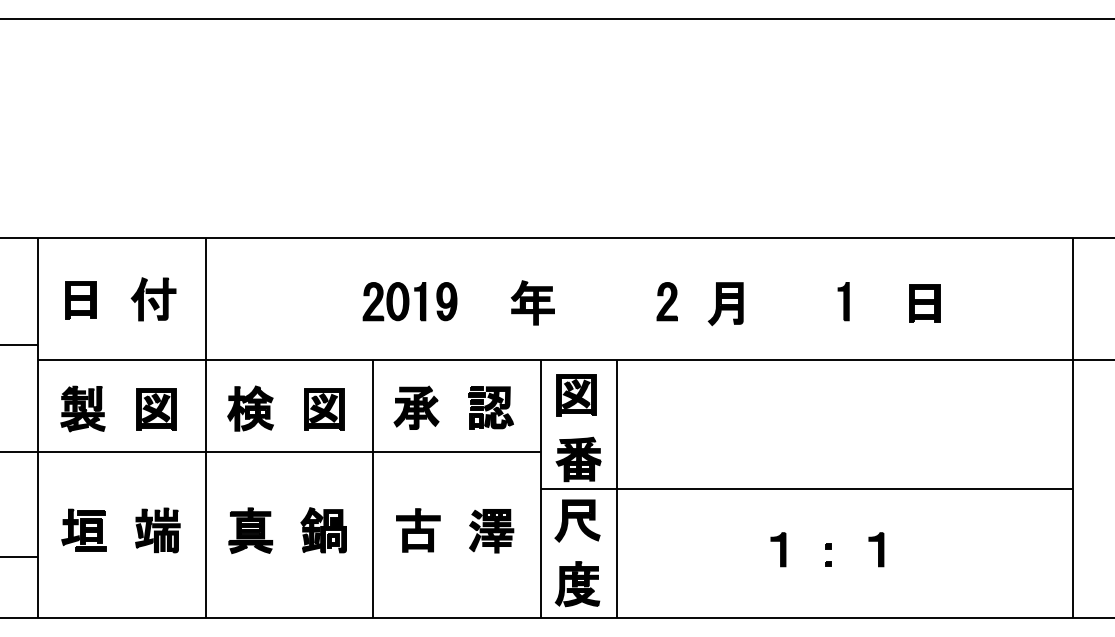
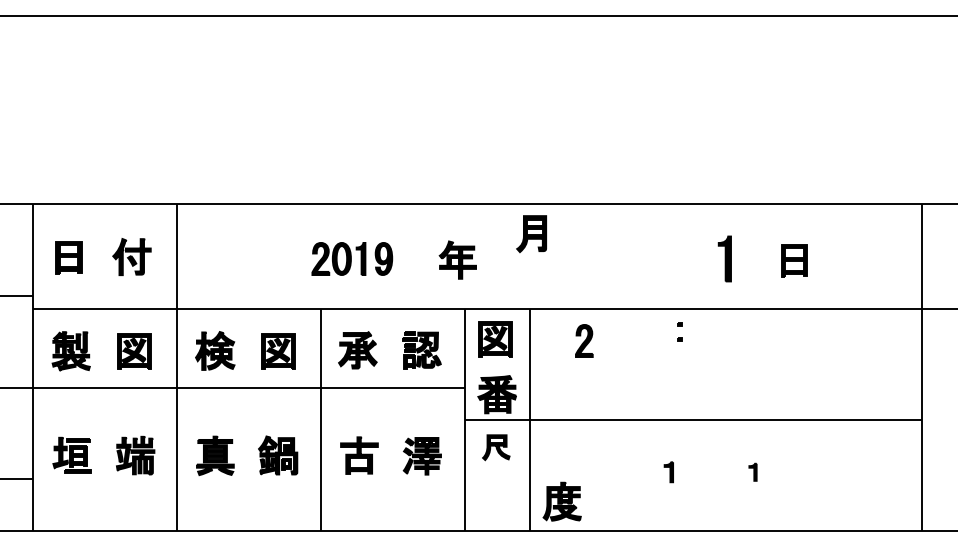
part: (667, 301) -> (584, 340), moved
part: (843, 301) -> (724, 258), size x1.4
part: (725, 304) -> (531, 234), moved
part: (577, 520) -> (496, 447), size x0.7
part: (778, 550) -> (668, 472), size x0.7
part: (875, 550) -> (752, 472), size x0.6
part: (828, 554) -> (679, 331), moved
part: (576, 583) -> (561, 501), moved

